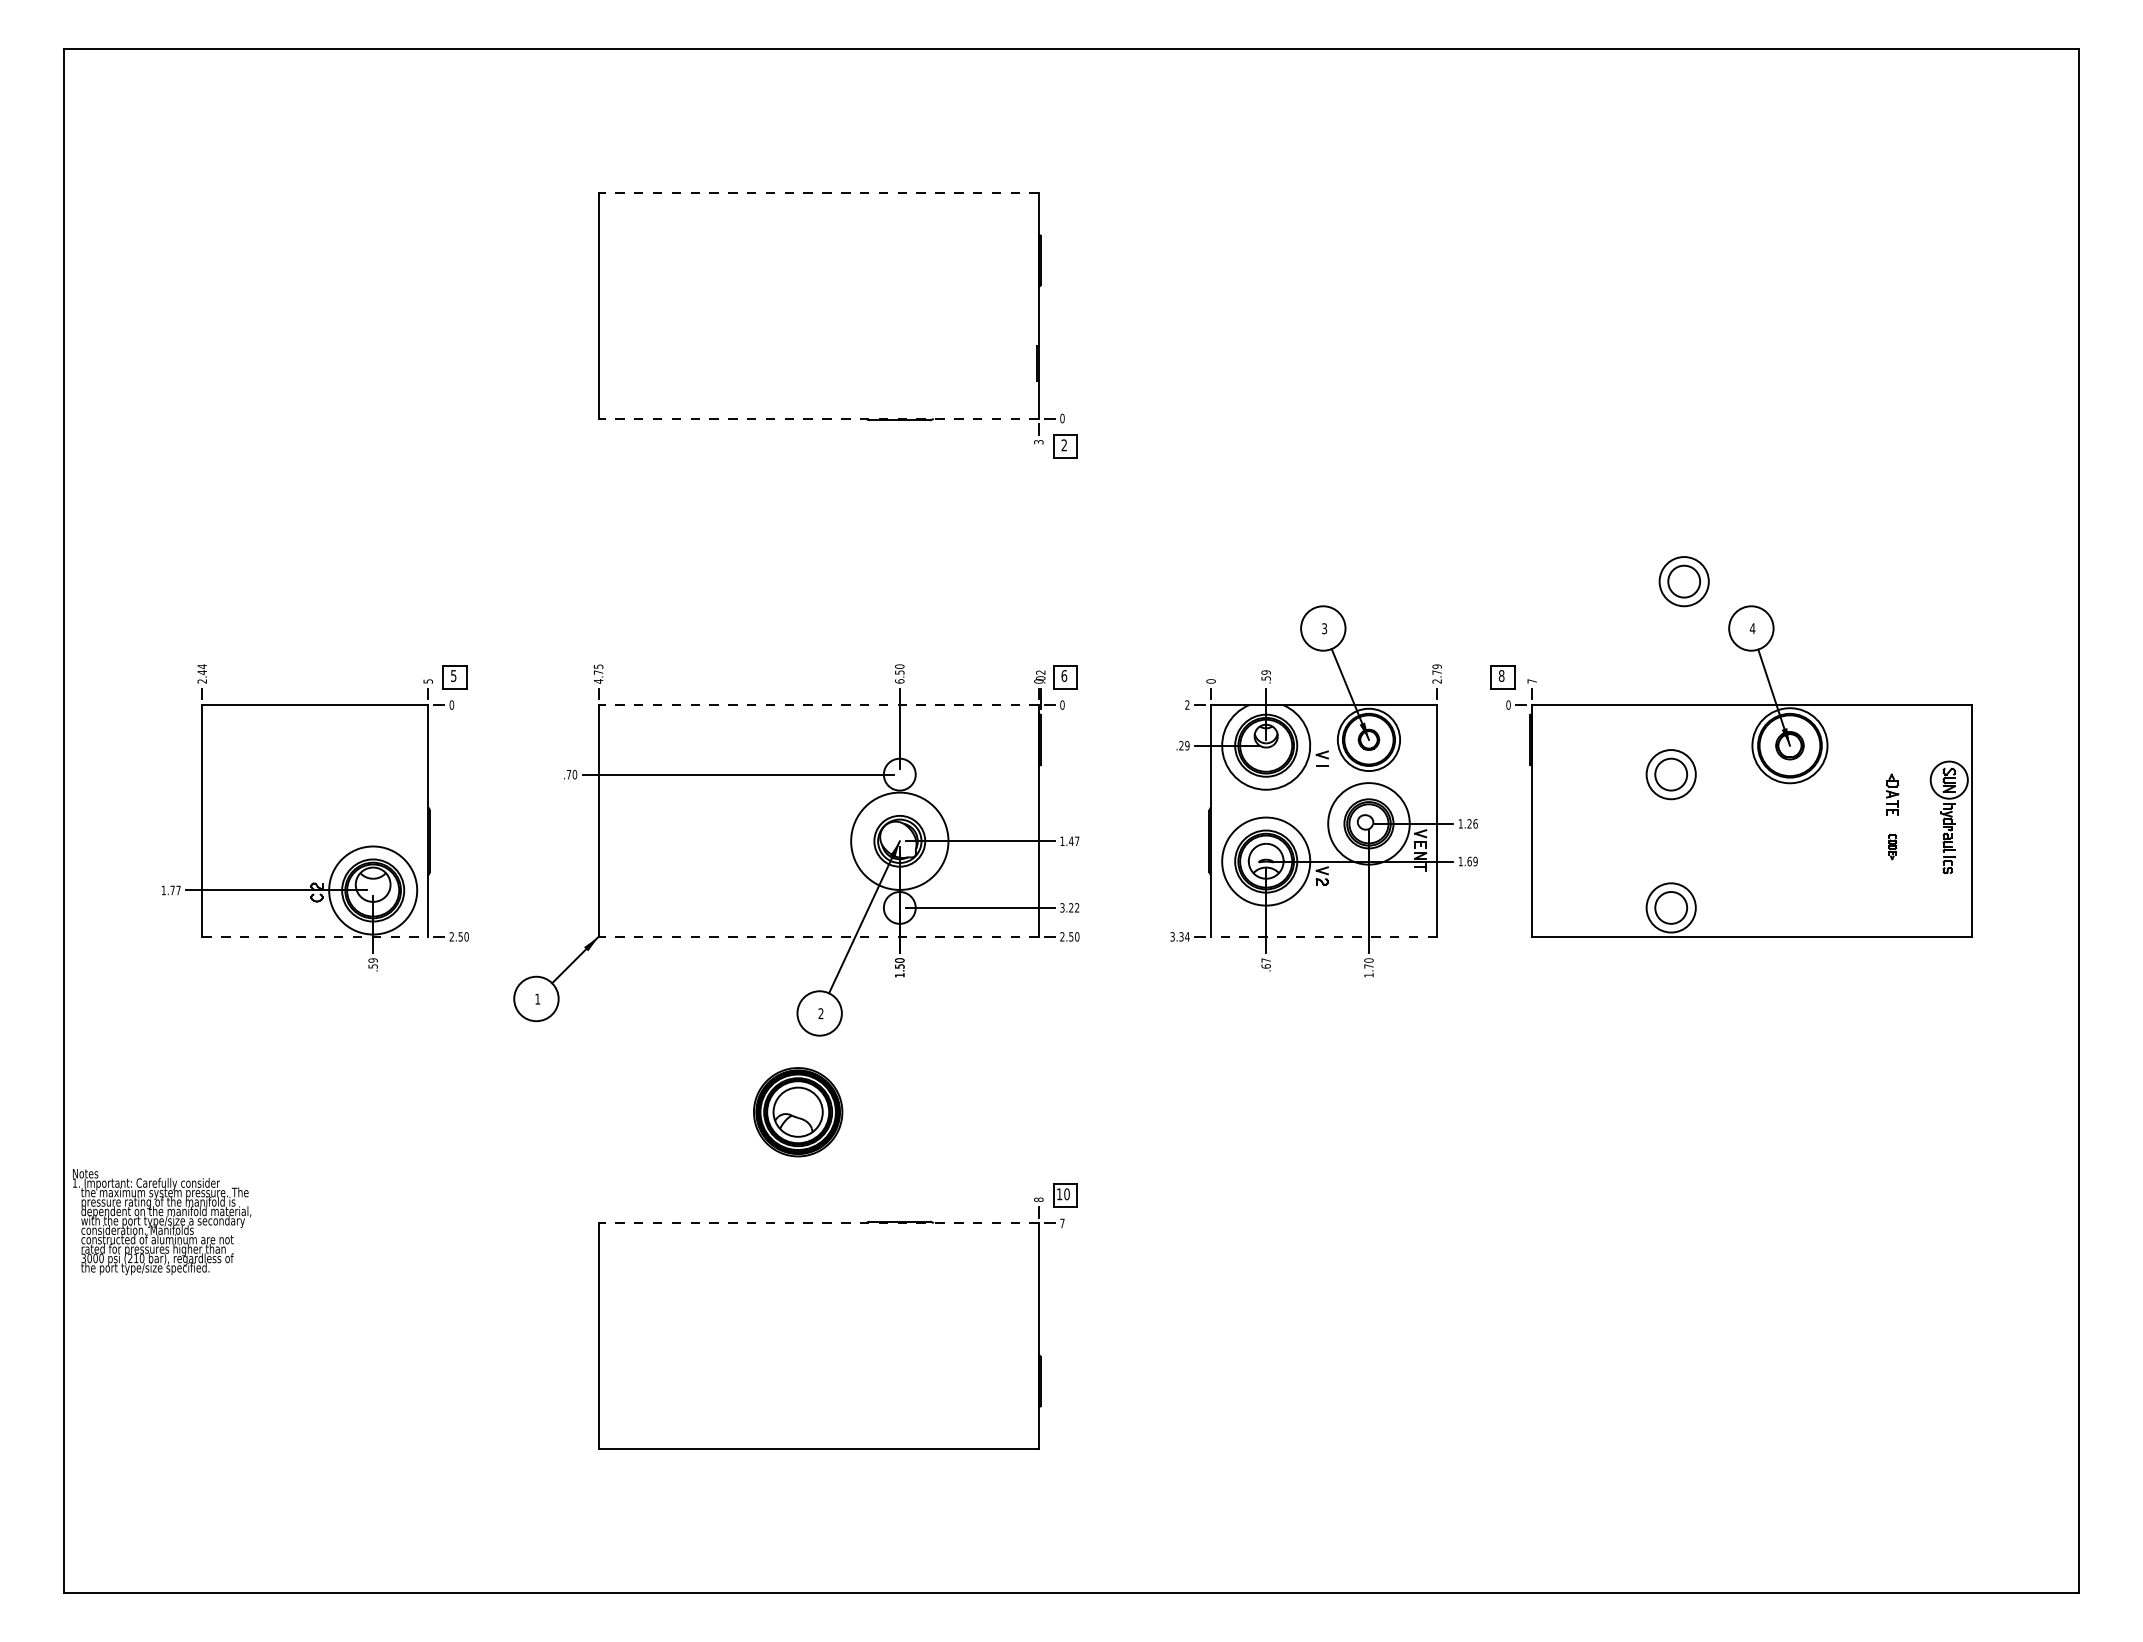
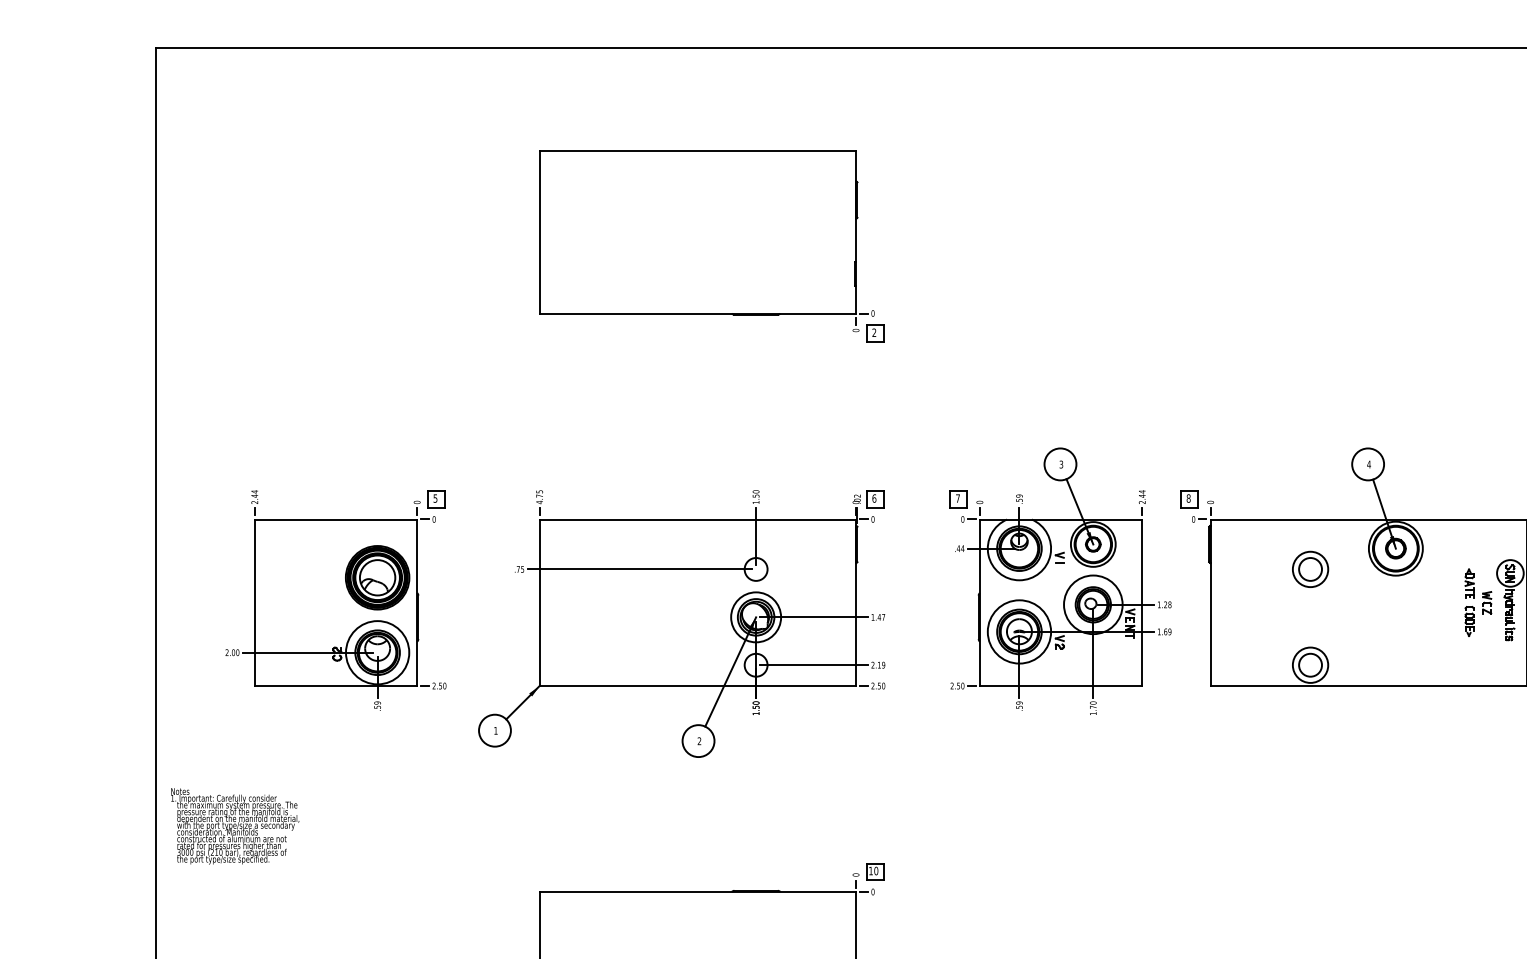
line: (818, 192) -> (697, 151), dashed -> solid
line: (818, 418) -> (697, 313), dashed -> solid
text: (1038, 441) -> (855, 330), 3 -> 0
part: (1683, 581) -> (1319, 430), removed
text: (1436, 669) -> (1141, 493), 2.79 -> 2.44
part: (1181, 677) -> (958, 499), added
text: (427, 681) -> (416, 502), 5 -> 0
text: (899, 681) -> (755, 502), 6.50 -> 1.50
text: (1531, 681) -> (1210, 502), 7 -> 0
text: (1187, 704) -> (962, 519), 2 -> 0
line: (818, 705) -> (697, 519), dashed -> solid
text: (1184, 745) -> (960, 548), .29 -> .44
text: (574, 774) -> (522, 569), .70 -> .75
part: (1916, 820) -> (1486, 602), added
text: (1475, 823) -> (1169, 604), 1.26 -> 1.28
circle: (899, 841) -> (755, 617), size x0.71
part: (1892, 846) -> (1469, 621), size x1.67
text: (170, 890) -> (231, 652), 1.77 -> 2.00
text: (1069, 907) -> (878, 664), 3.22 -> 2.19
line: (315, 936) -> (336, 685), dashed -> solid
line: (818, 936) -> (697, 685), dashed -> solid
text: (1179, 936) -> (957, 685), 3.34 -> 2.50
line: (1324, 936) -> (1061, 685), dashed -> solid
text: (1265, 963) -> (1018, 705), .67 -> .59
part: (798, 1112) -> (377, 577), moved
text: (1038, 1199) -> (855, 874), 8 -> 0
text: (162, 1222) -> (235, 826), moved
line: (818, 1223) -> (697, 892), dashed -> solid
text: (1062, 1223) -> (873, 892), 7 -> 0

